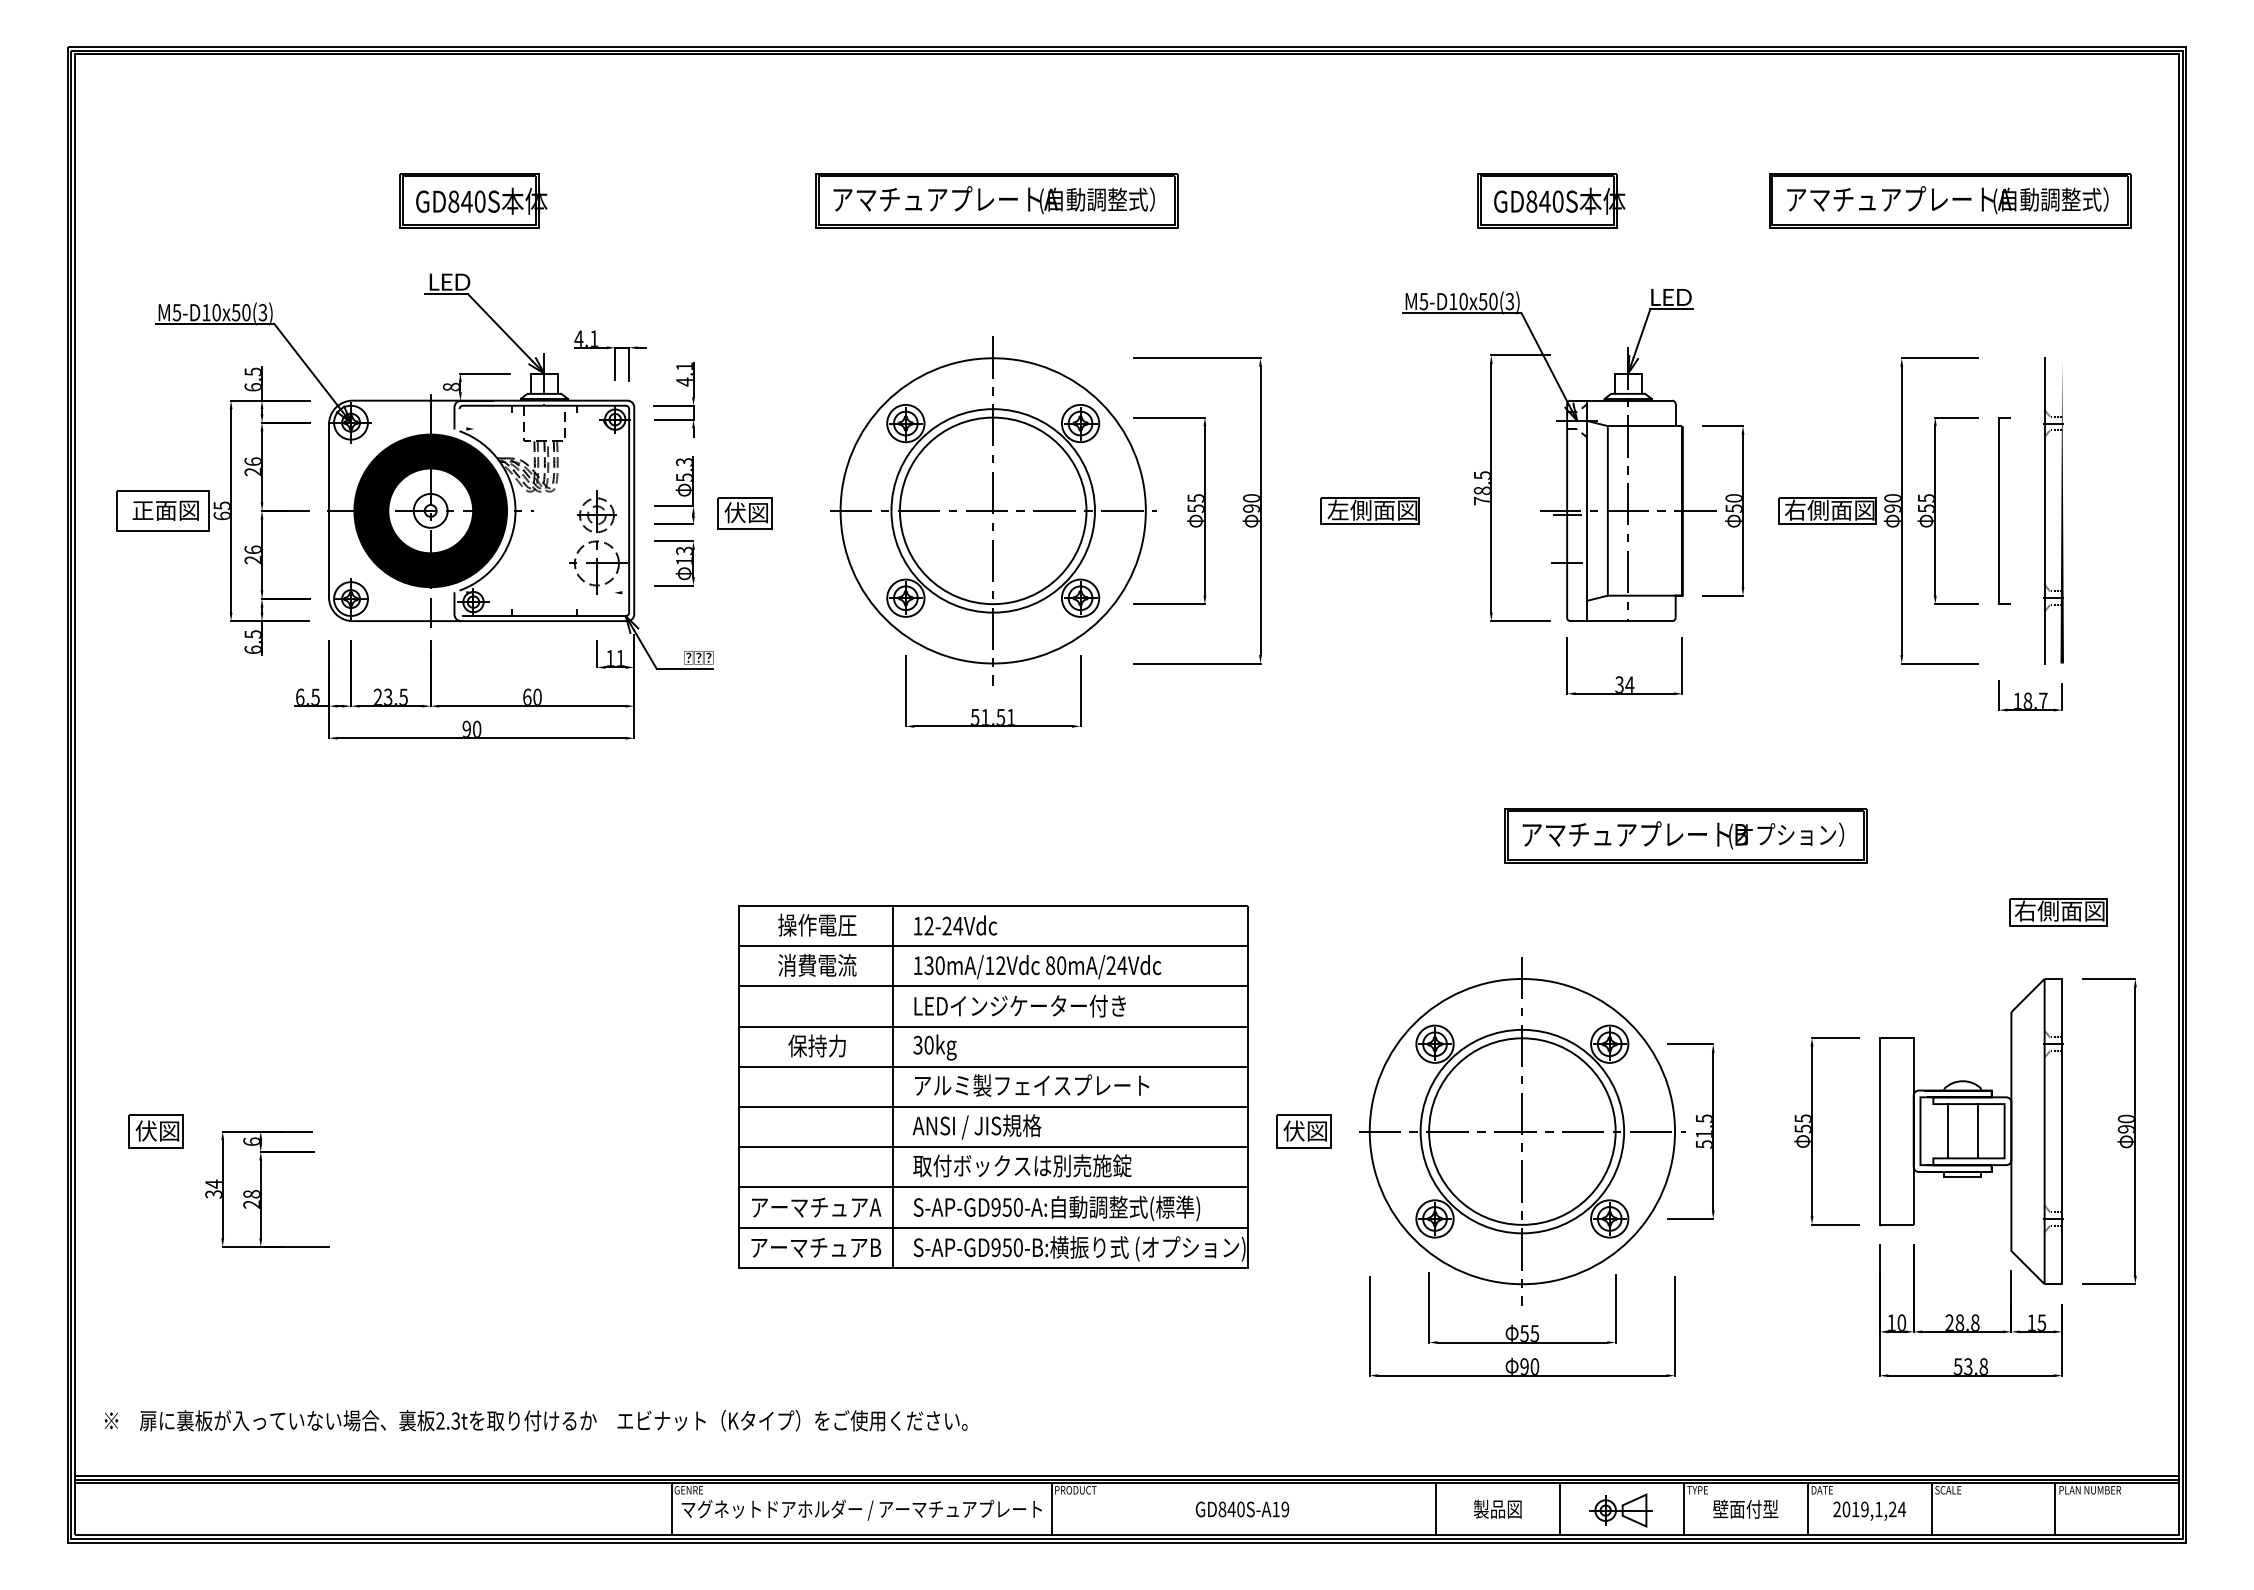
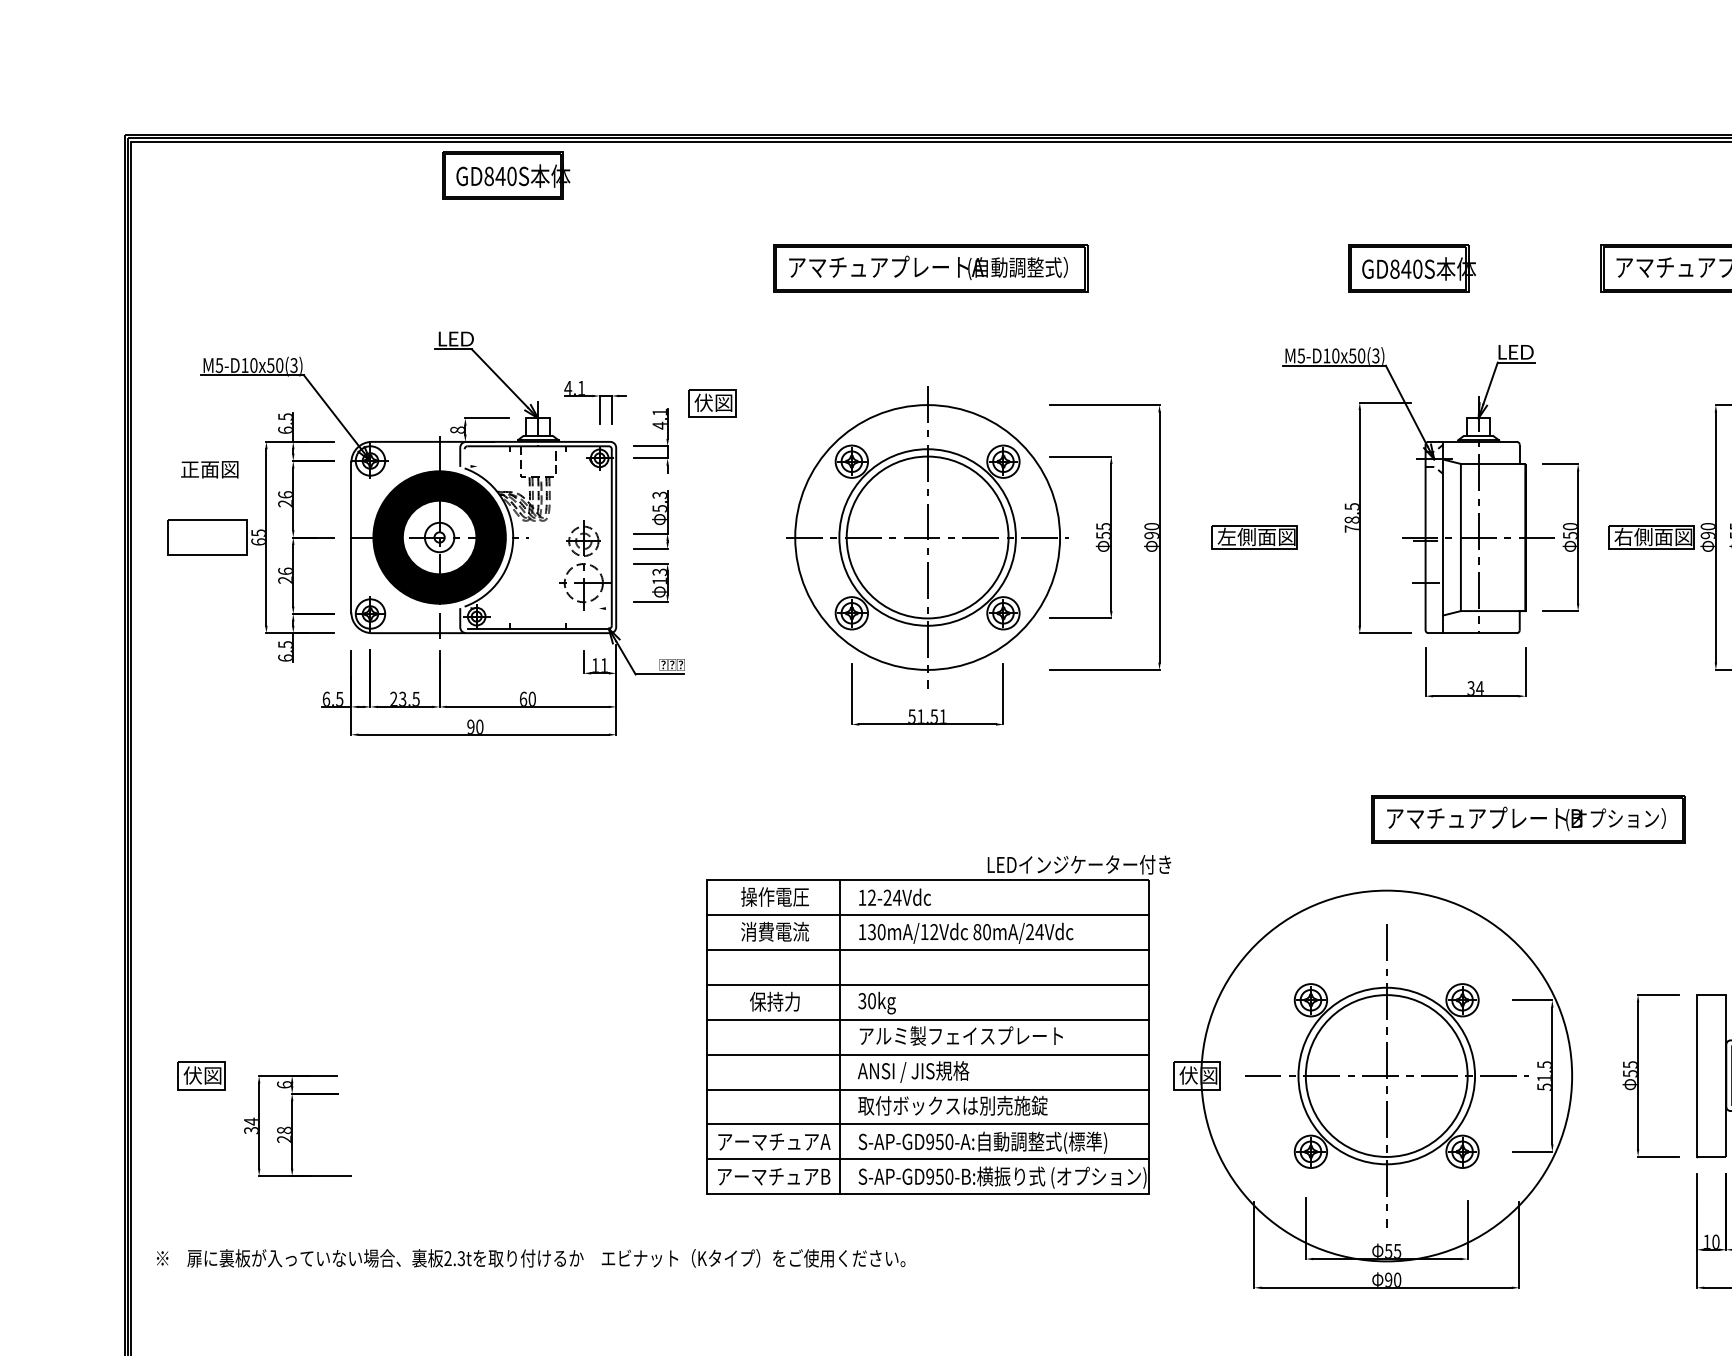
part: (473, 200) -> (506, 175), moved
text: (165, 510) -> (209, 469), moved
part: (744, 513) -> (711, 403), moved
text: (1019, 1005) -> (1078, 864), moved
circle: (1522, 1131) -> (1386, 1075), size x1.4
text: (535, 1420) -> (530, 1258), moved

